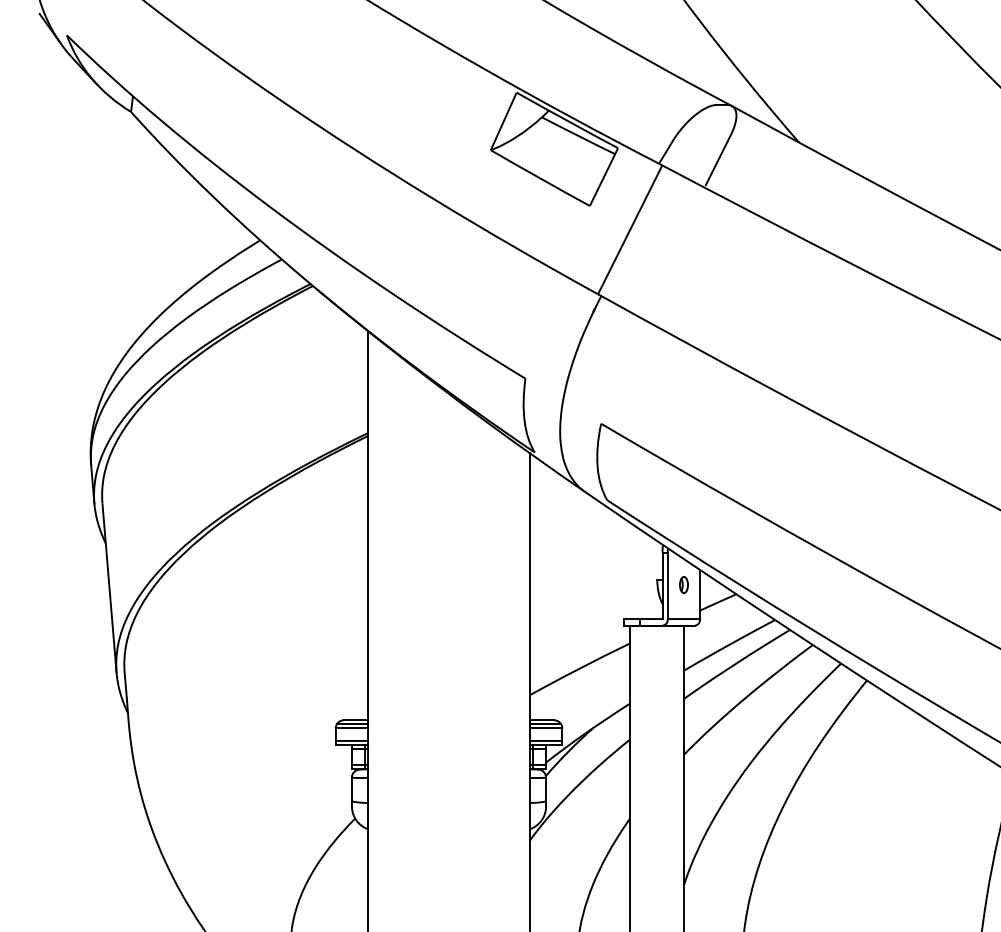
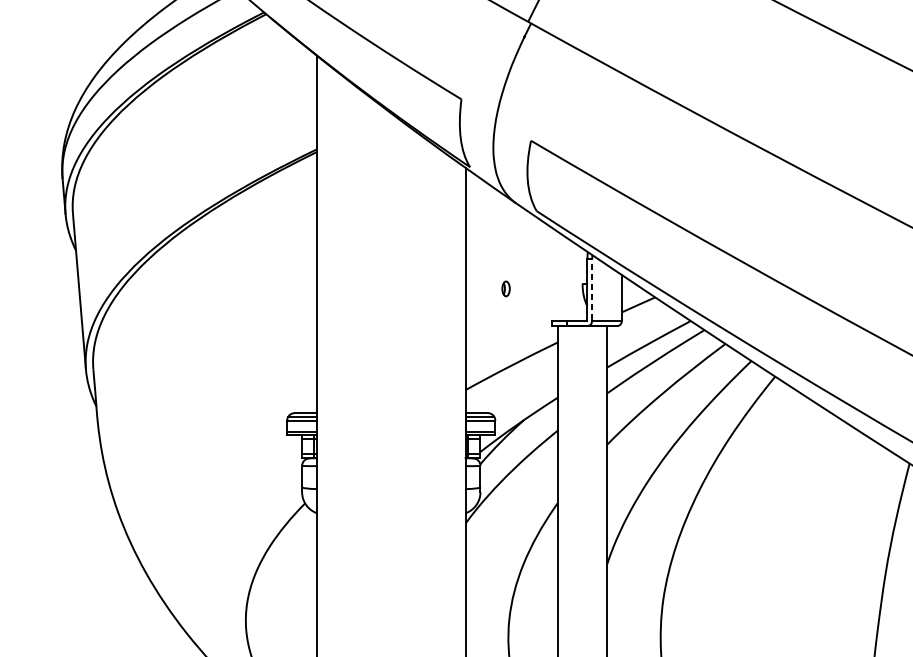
part: (683, 584) -> (505, 288), moved
line: (667, 585) -> (591, 289), solid -> dashed

